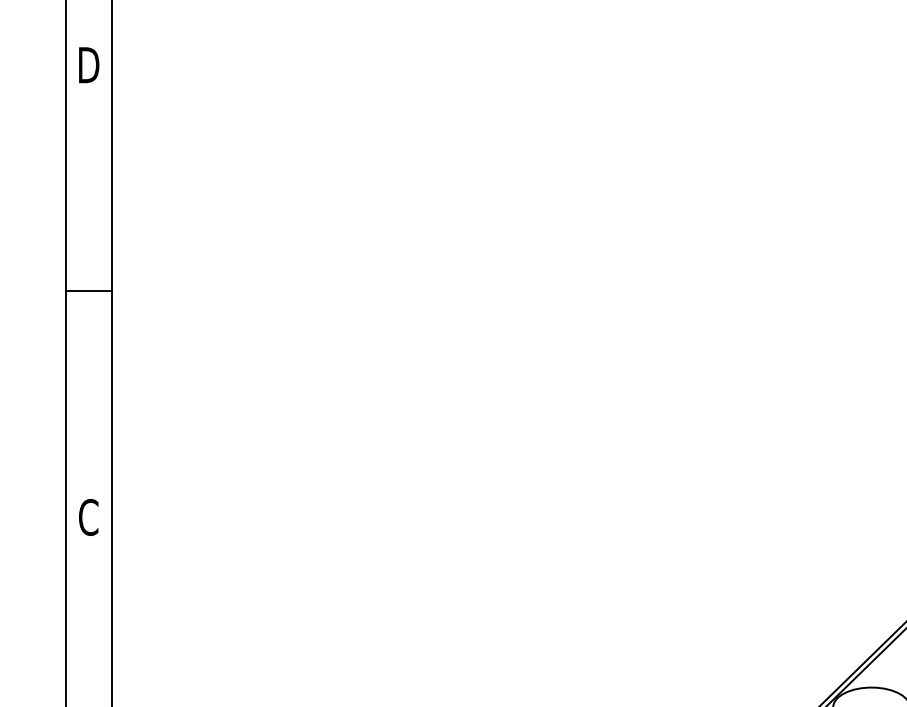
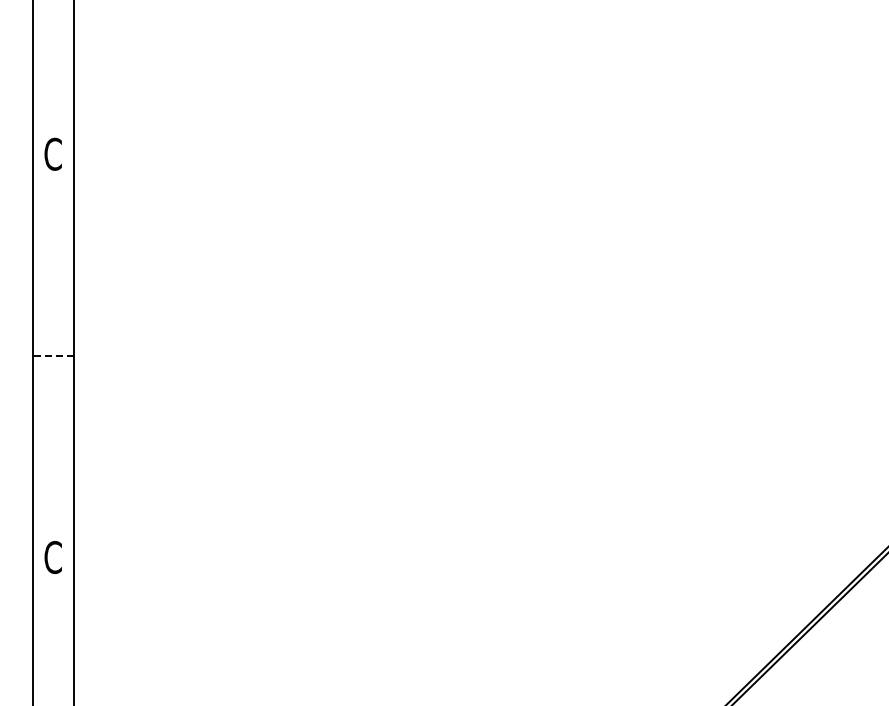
text: (88, 64) -> (53, 153), D -> C
line: (88, 290) -> (53, 355), solid -> dashed

